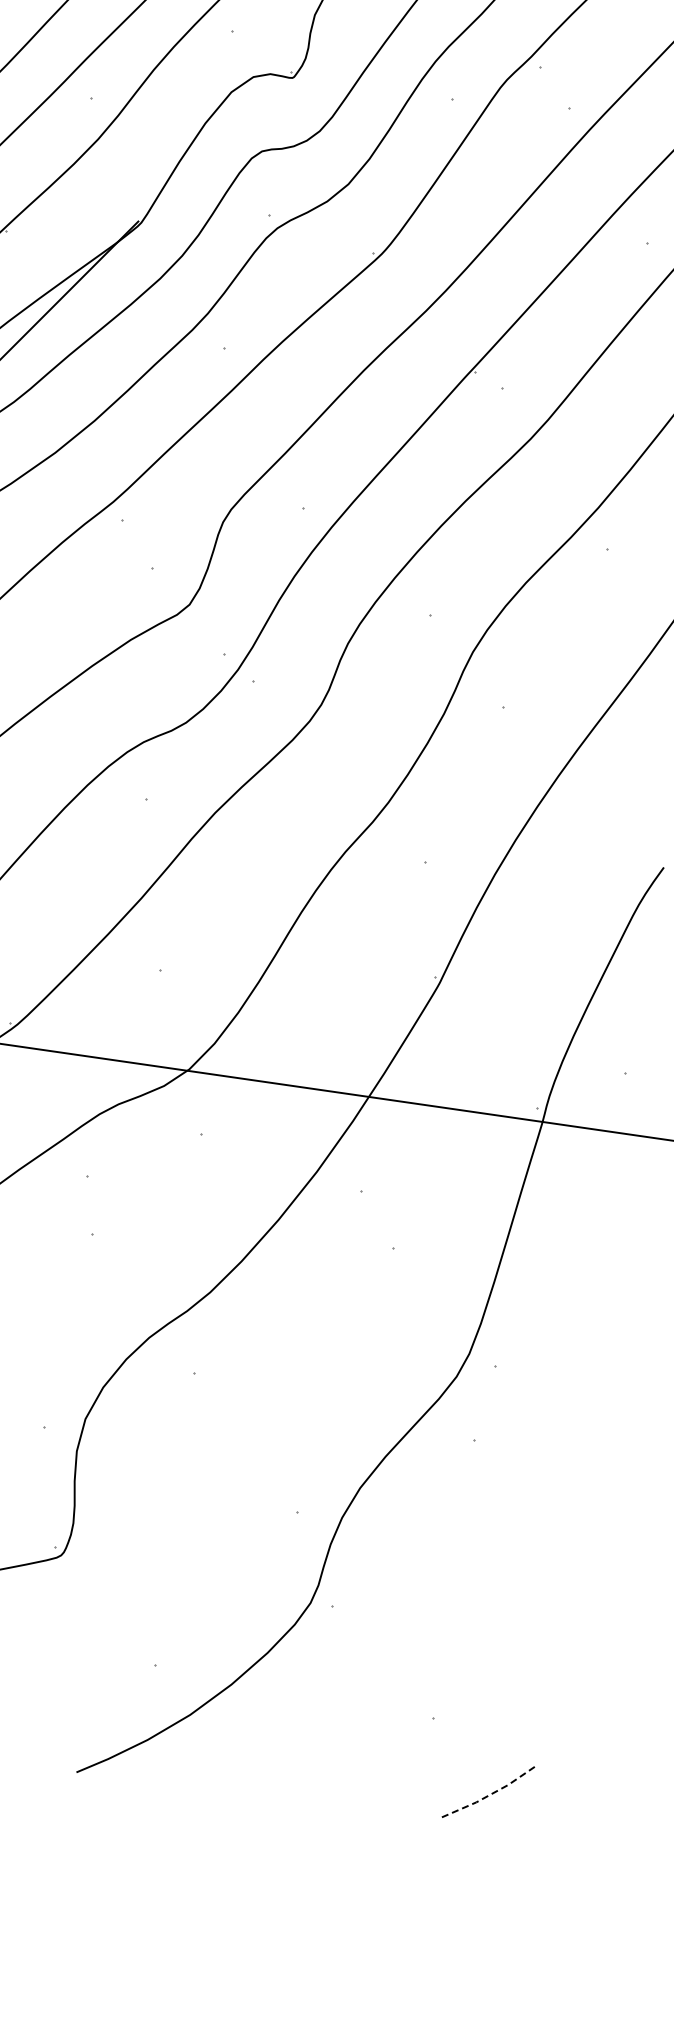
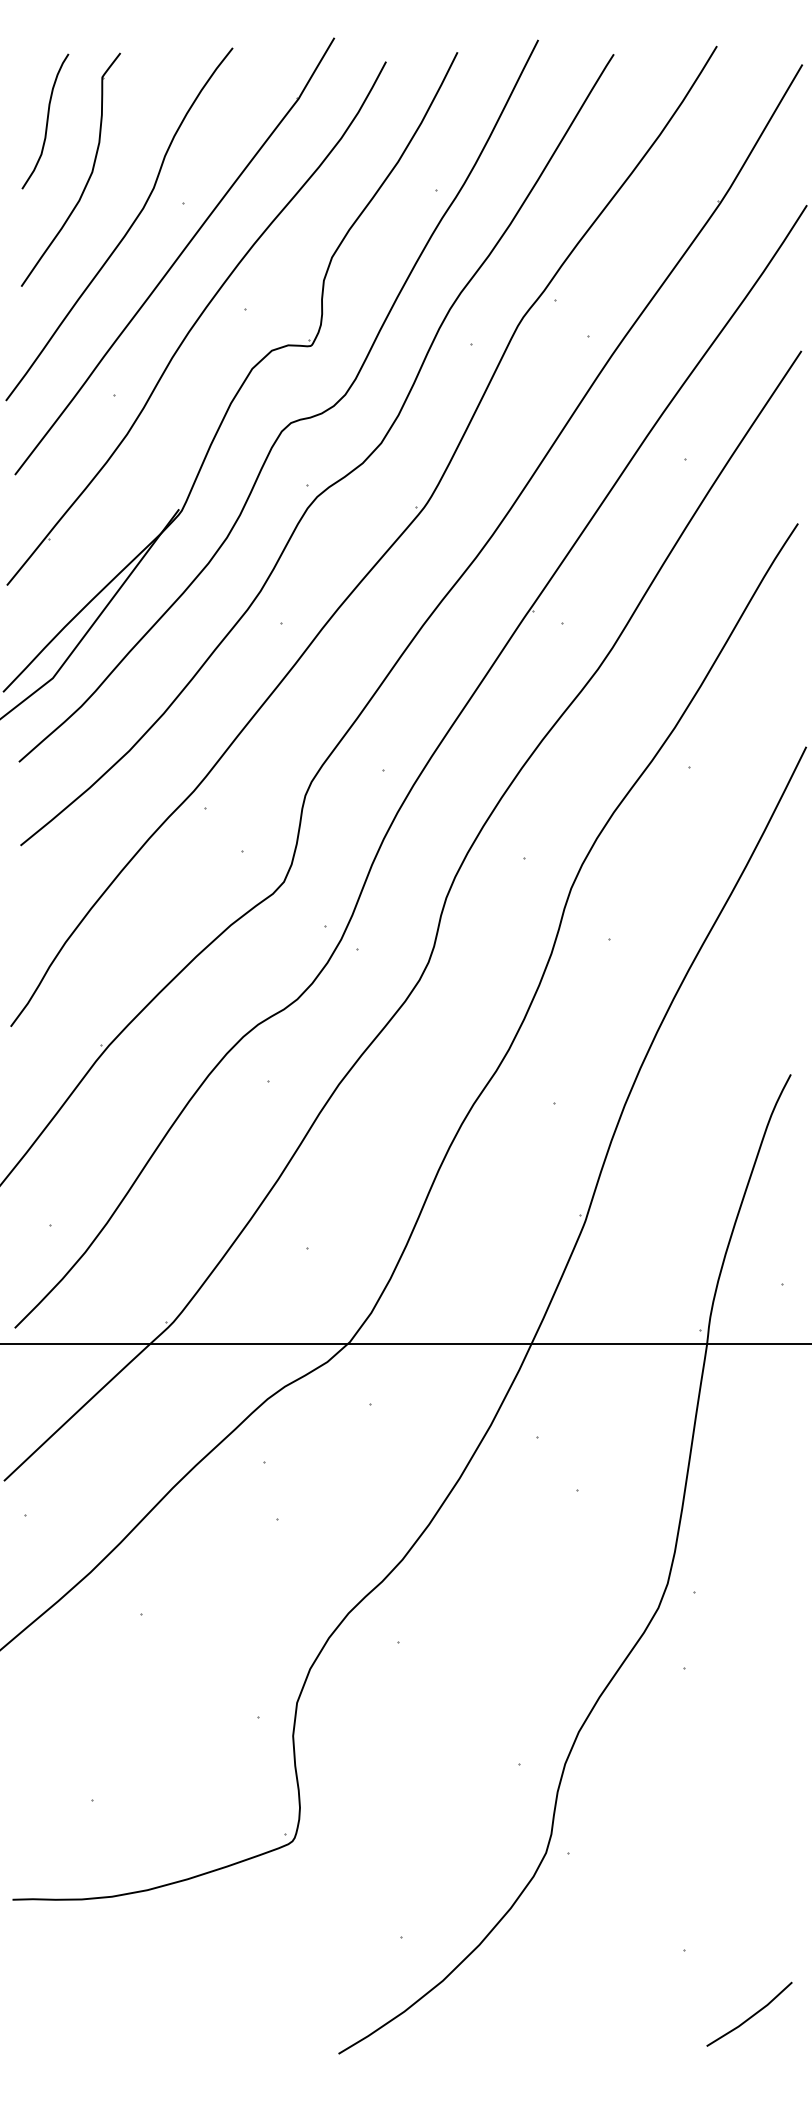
line: (490, 1794) -> (751, 2016), dashed -> solid

